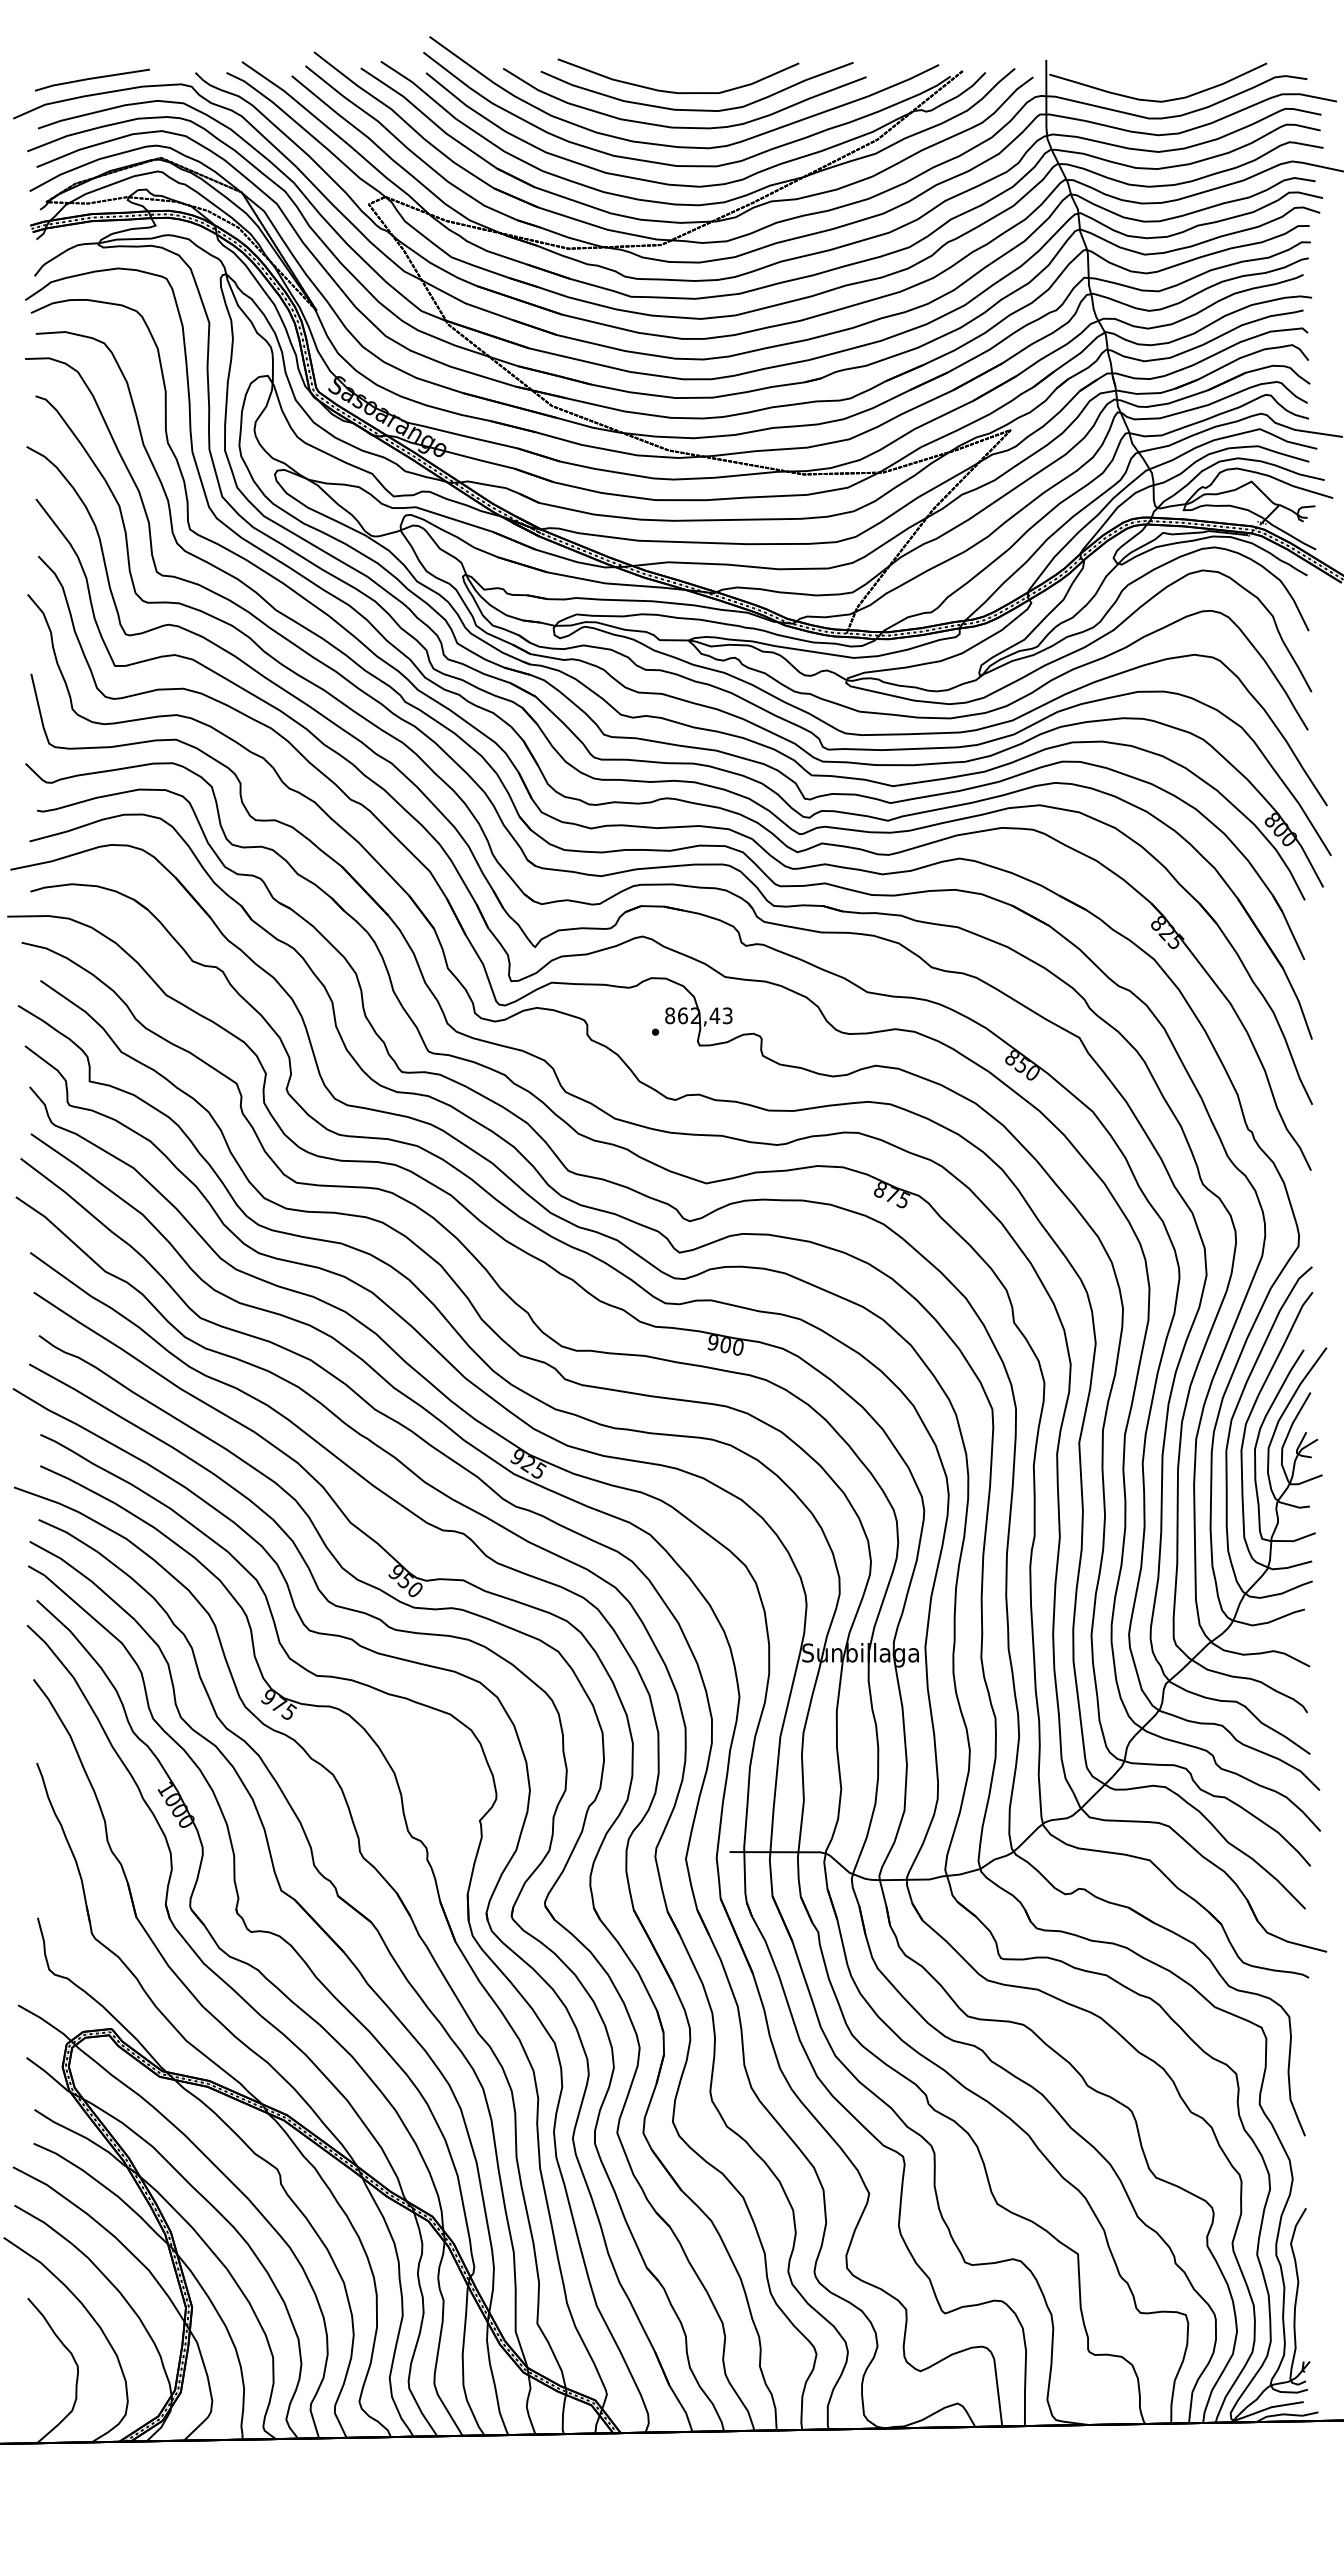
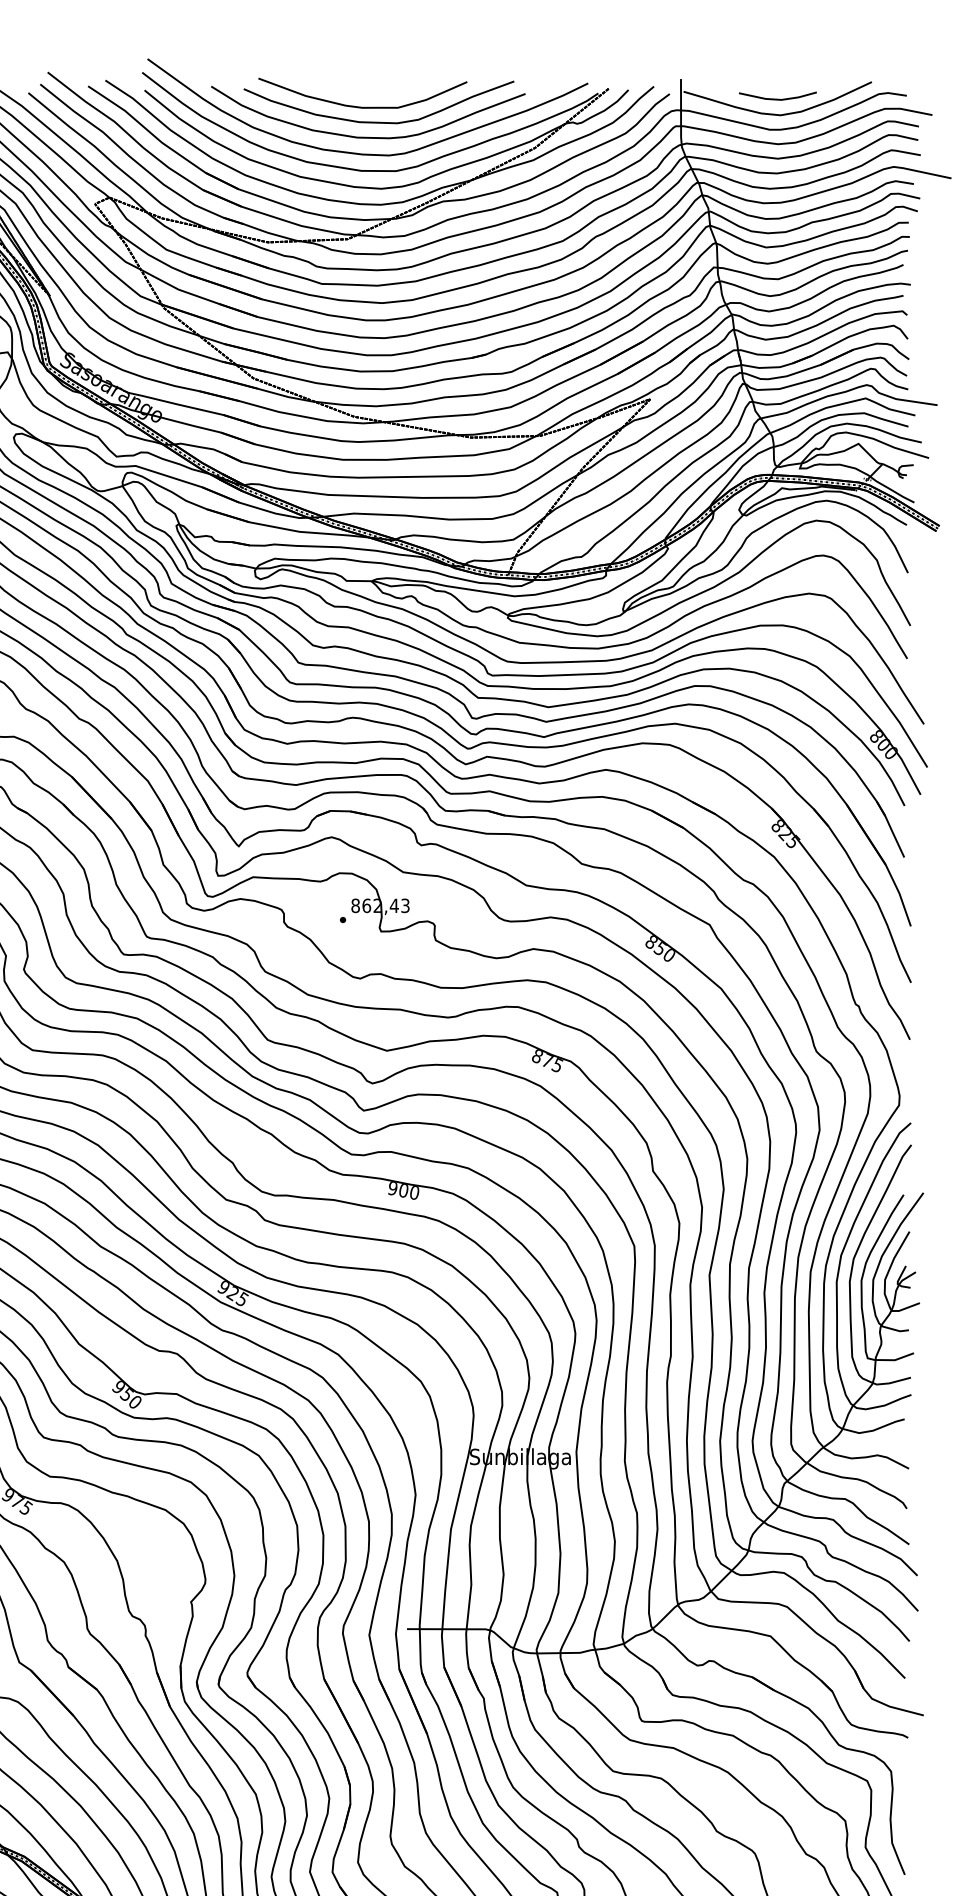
line: (1158, 82) -> (778, 98), added

